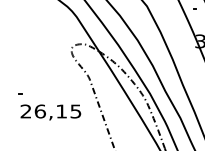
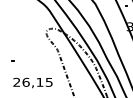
text: (50, 111) -> (32, 82), moved

